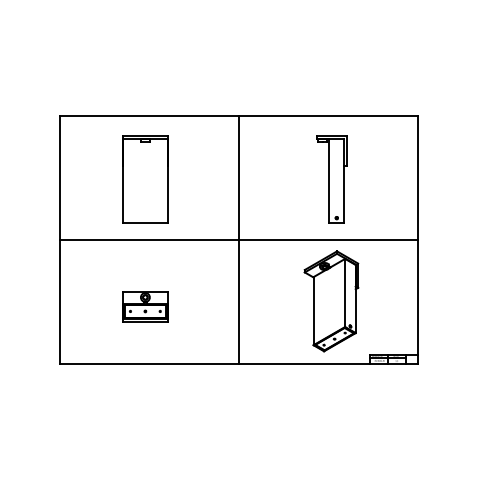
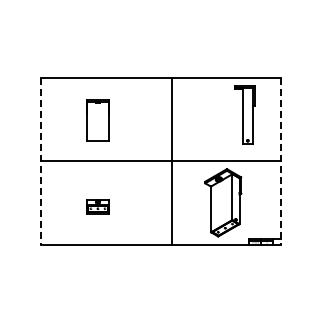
part: (144, 179) -> (97, 120), size x0.7
part: (331, 179) -> (244, 114), moved
line: (59, 240) -> (40, 161), solid -> dashed
line: (239, 240) -> (172, 161), moved
line: (418, 240) -> (281, 161), solid -> dashed
part: (144, 306) -> (97, 206), size x0.7

